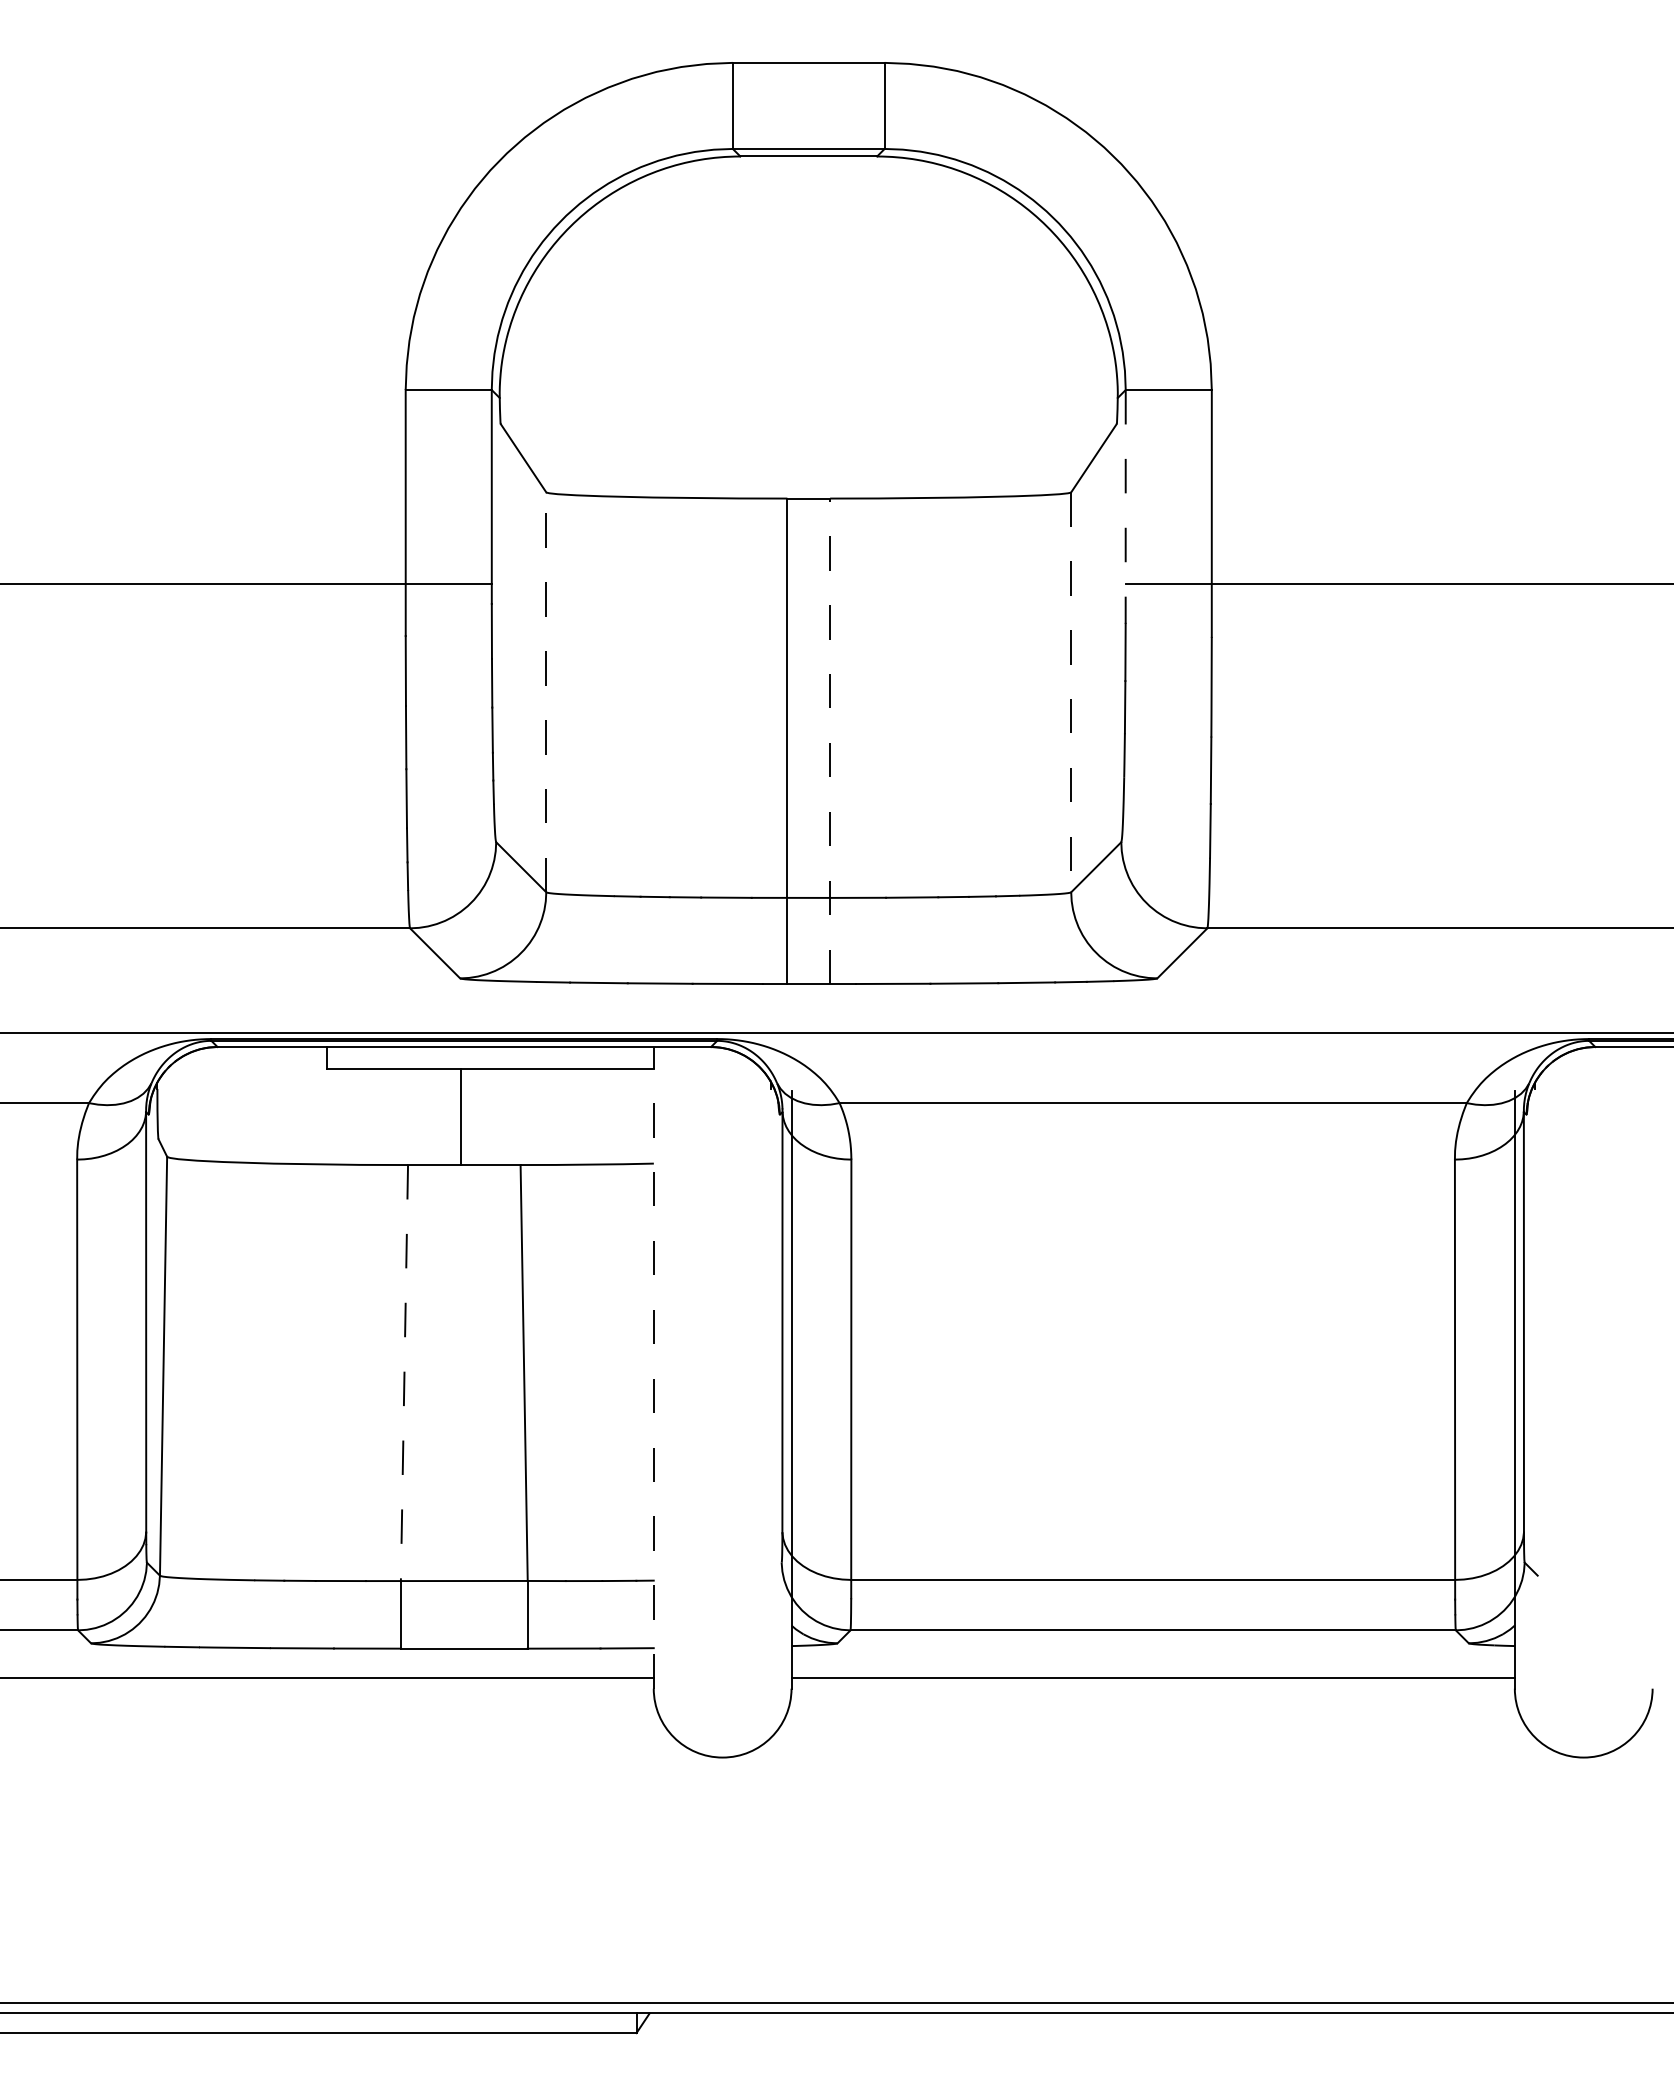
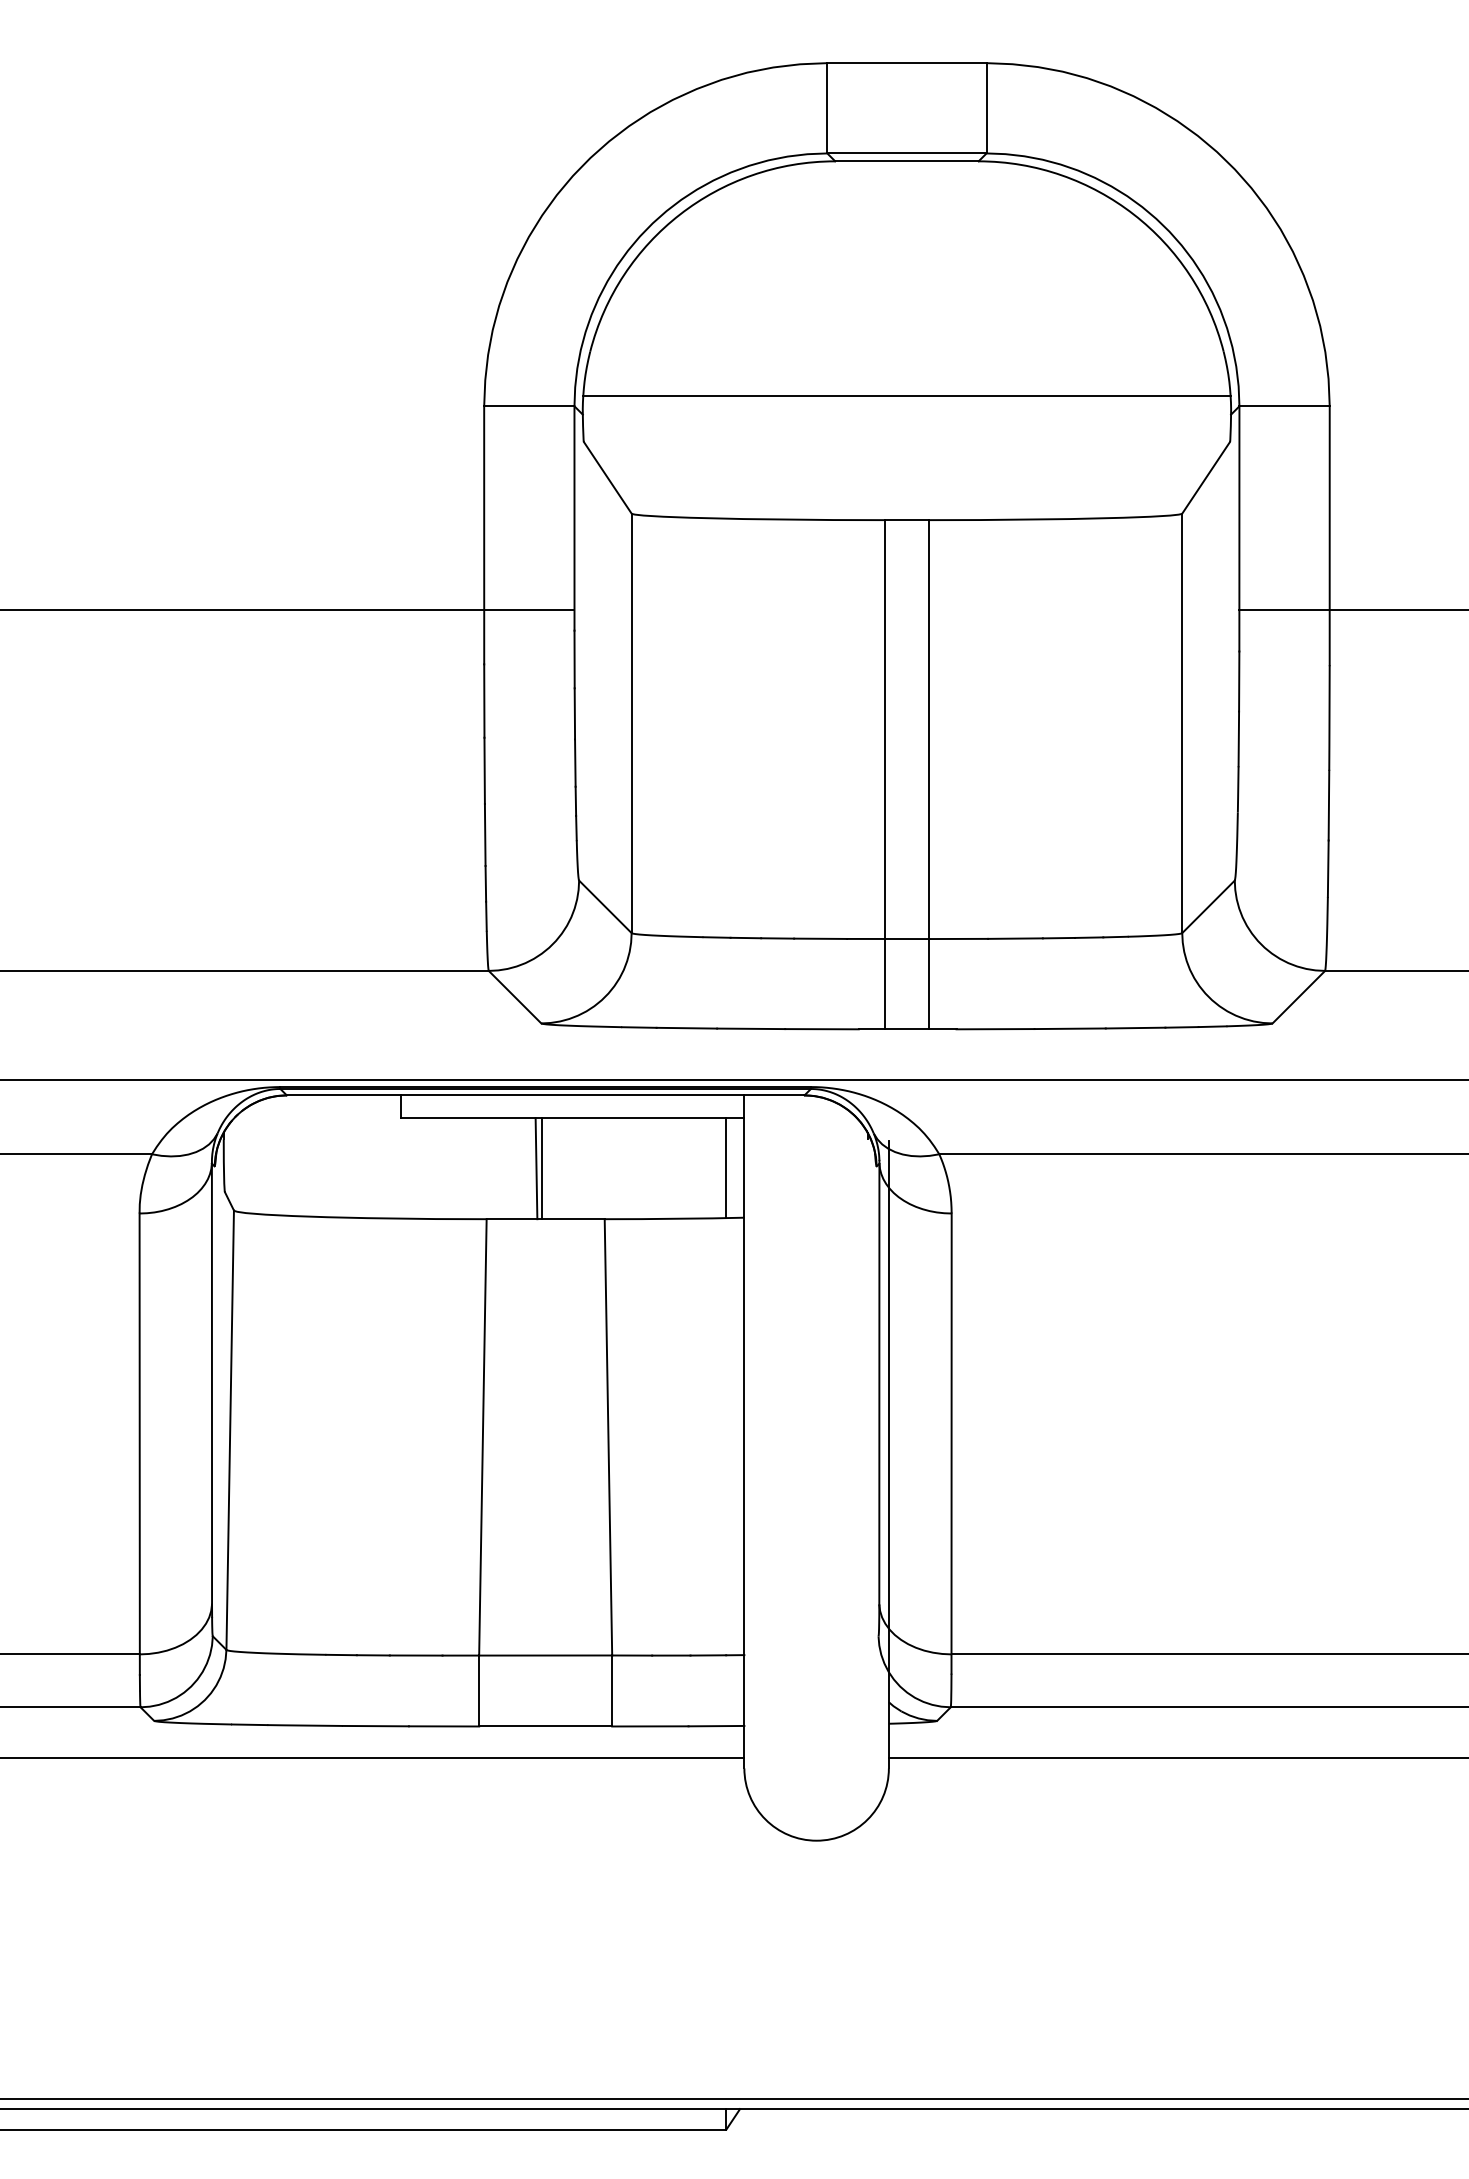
line: (808, 379) -> (906, 395), added
line: (1125, 506) -> (1239, 528), dashed -> solid
line: (546, 692) -> (631, 723), dashed -> solid
line: (1071, 692) -> (1182, 723), dashed -> solid
line: (830, 741) -> (929, 774), dashed -> solid
line: (455, 1116) -> (536, 1168), added
line: (636, 1116) -> (726, 1168), added
line: (653, 1367) -> (744, 1431), dashed -> solid
line: (404, 1373) -> (482, 1437), dashed -> solid

